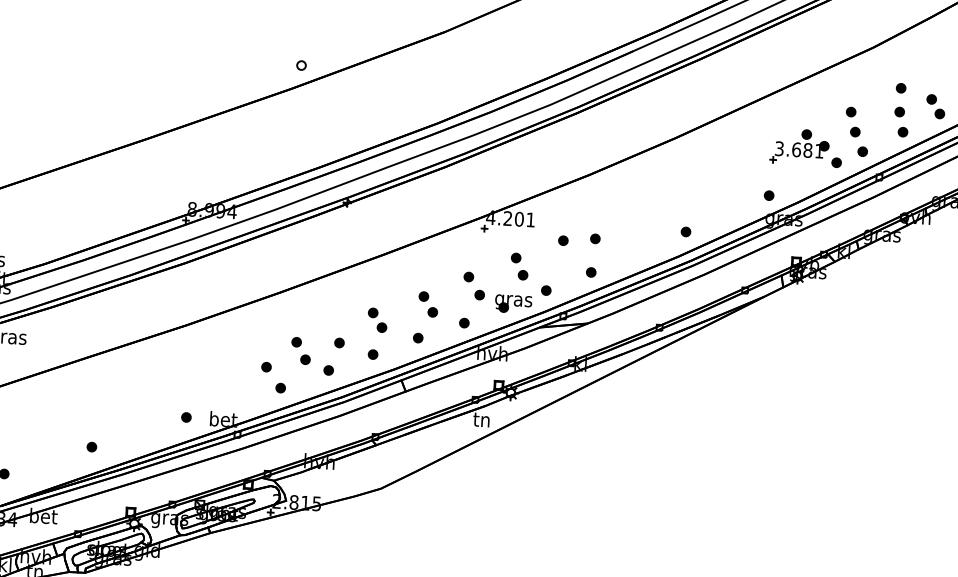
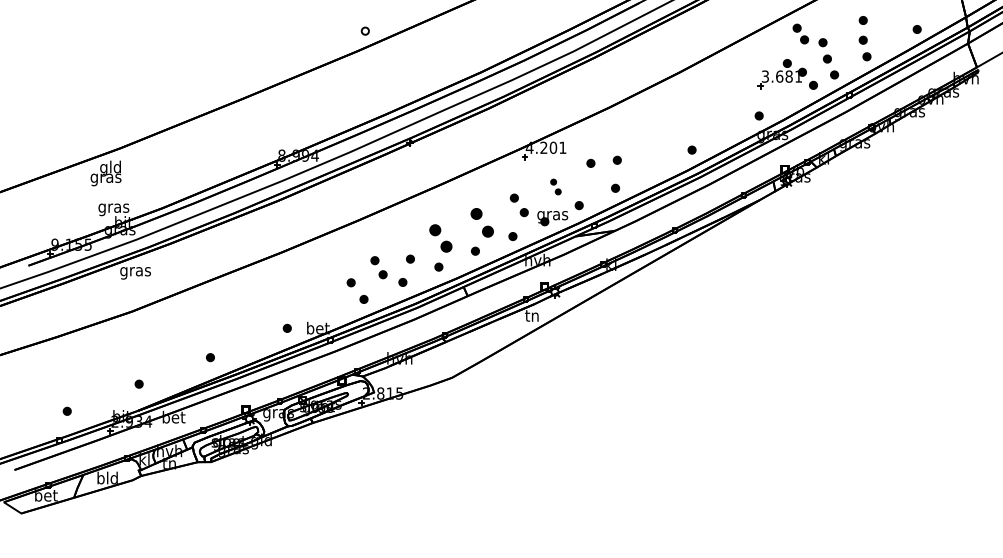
part: (935, 106) -> (800, 33), moved
part: (519, 265) -> (555, 186), size x0.7
part: (427, 303) -> (481, 222), size x1.4
part: (377, 320) -> (440, 238), size x1.4

